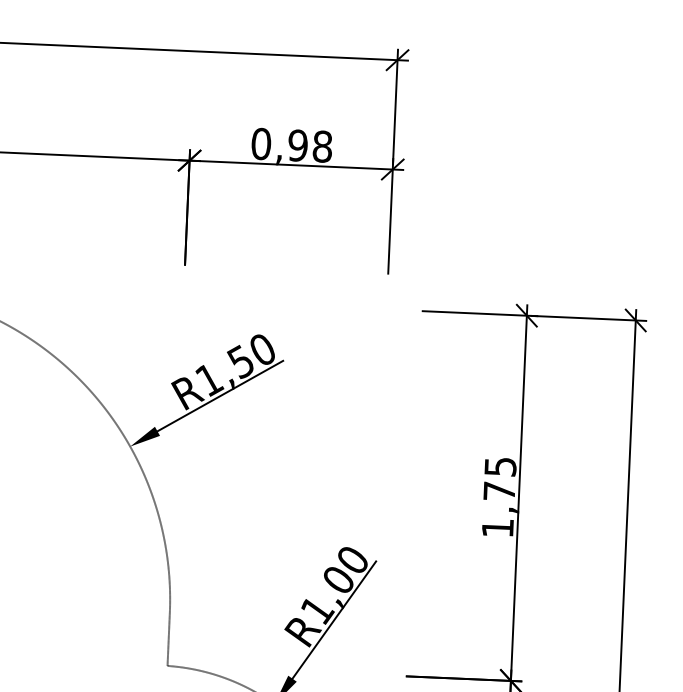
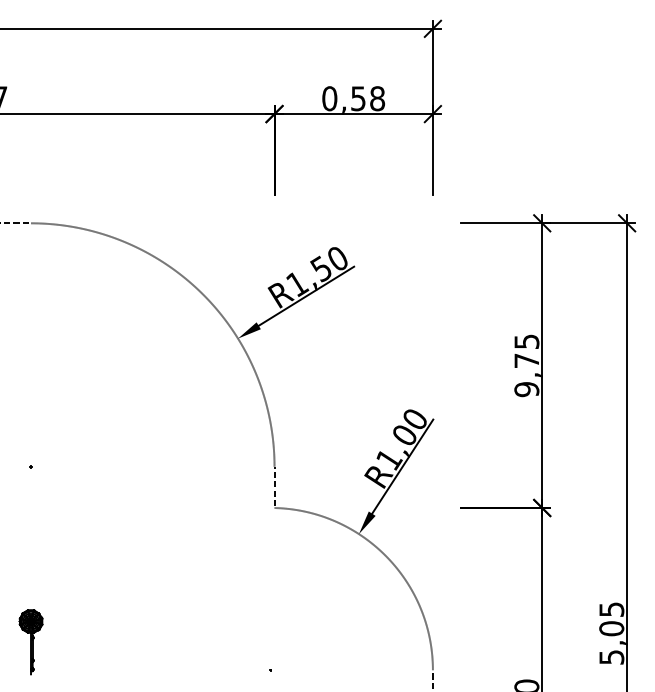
text: (296, 145) -> (357, 98), 0,98 -> 0,58
text: (497, 528) -> (526, 389), 1,75 -> 9,75

